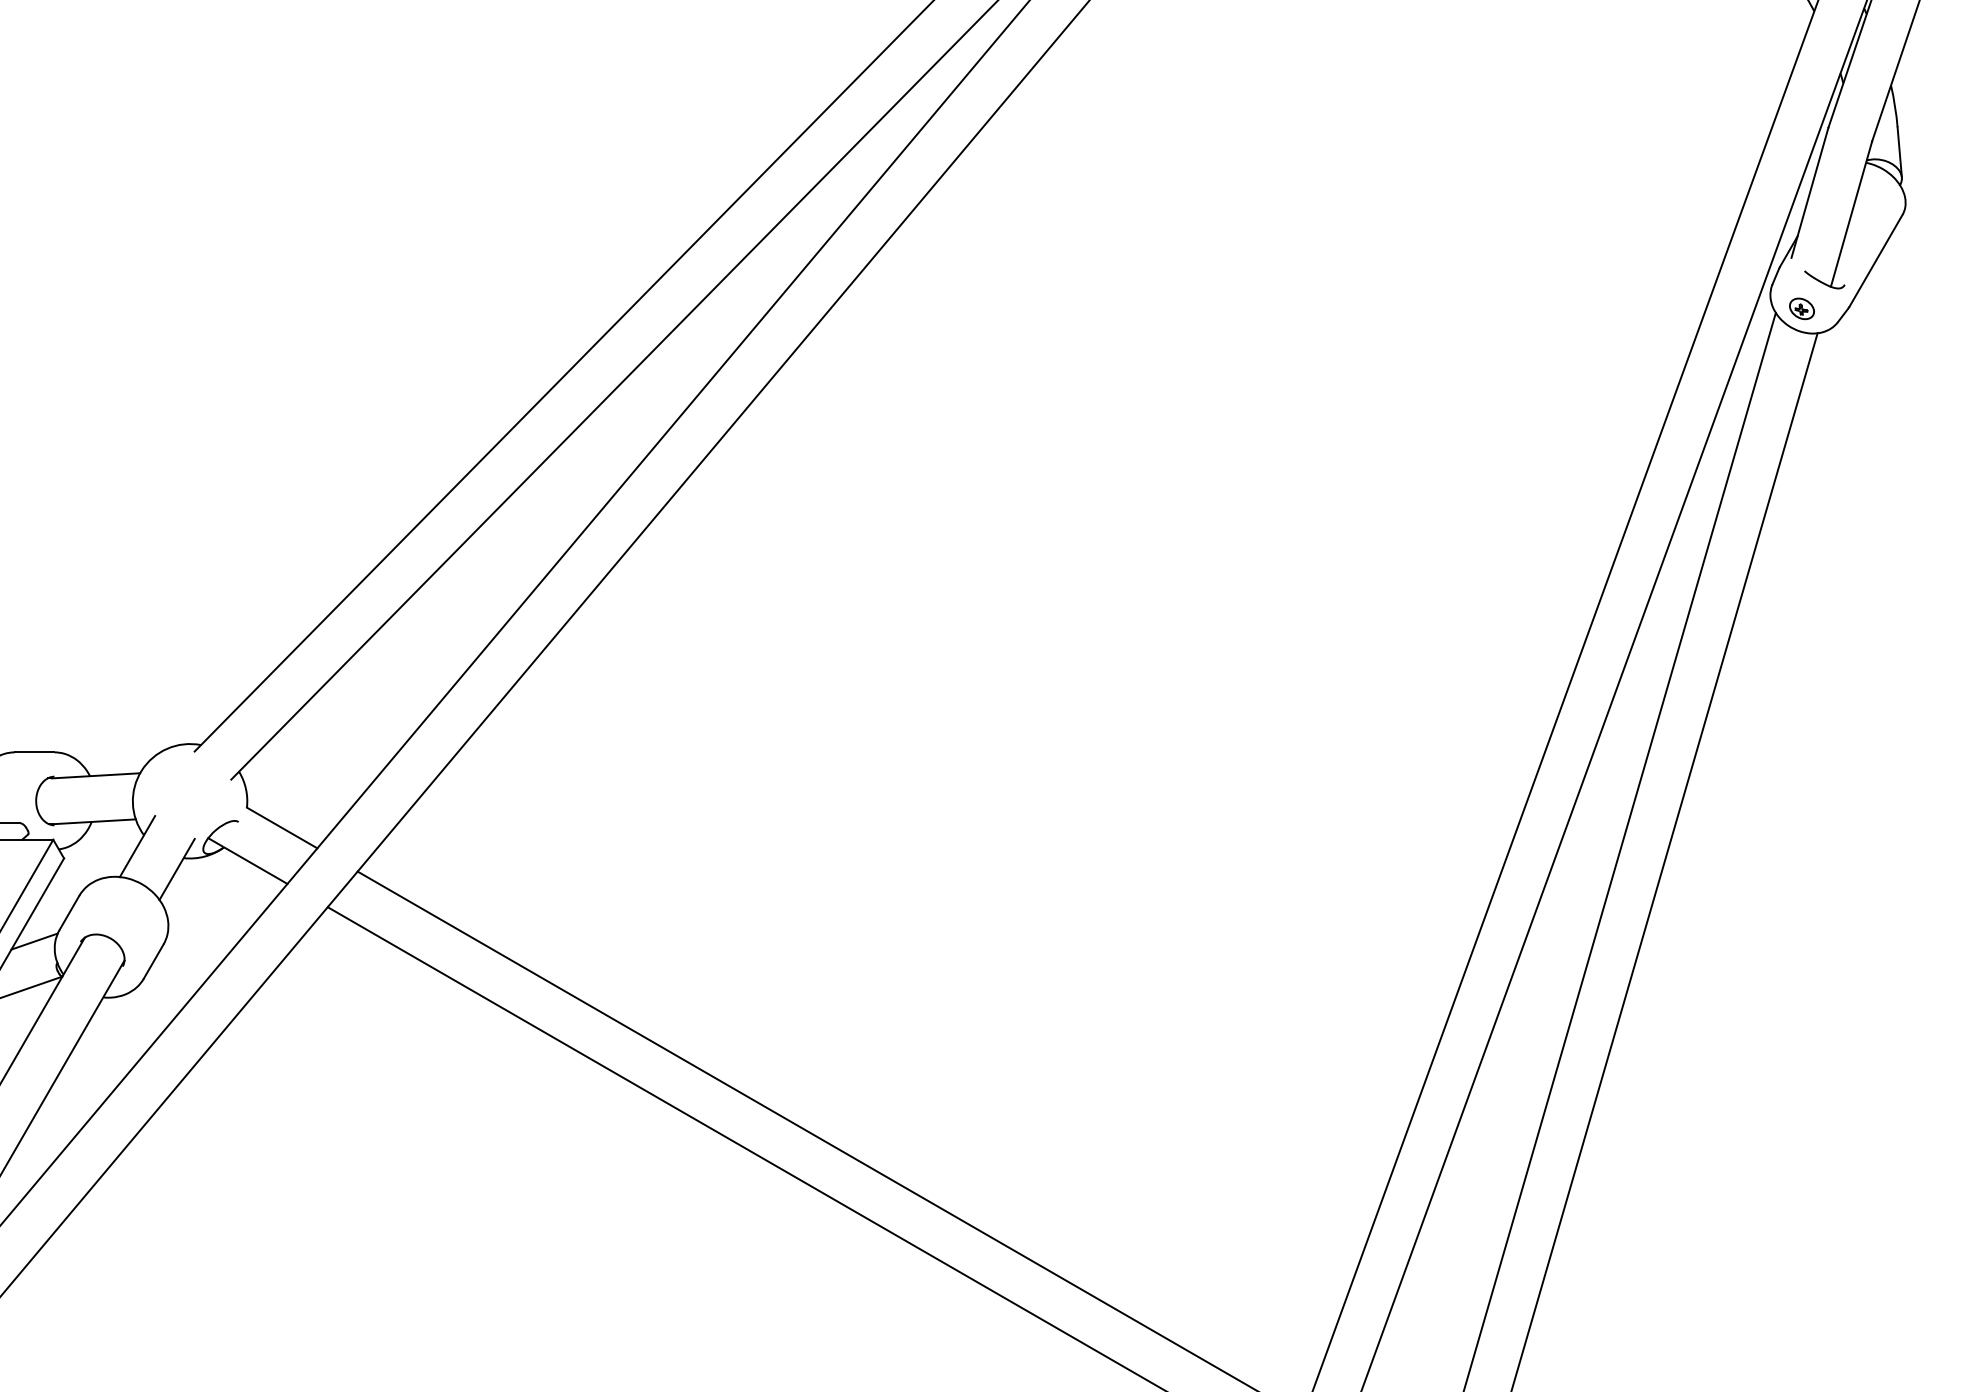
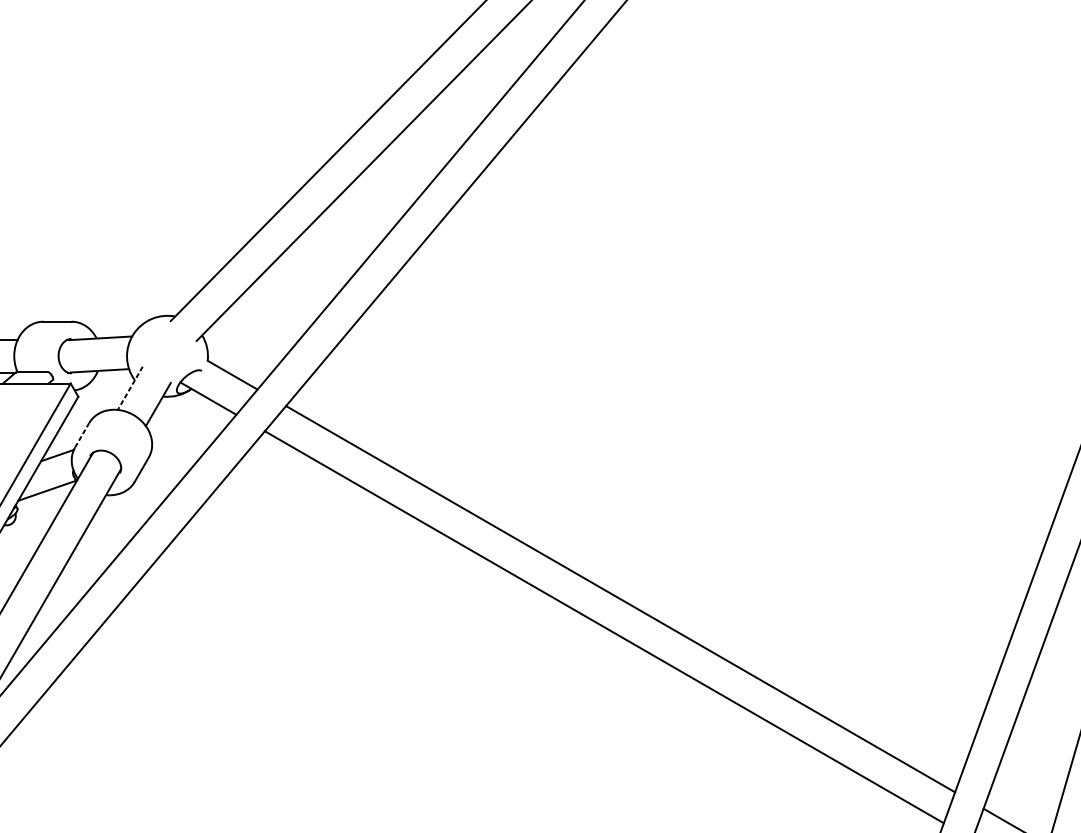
line: (137, 846) -> (130, 388), solid -> dashed
line: (69, 912) -> (82, 435), solid -> dashed

